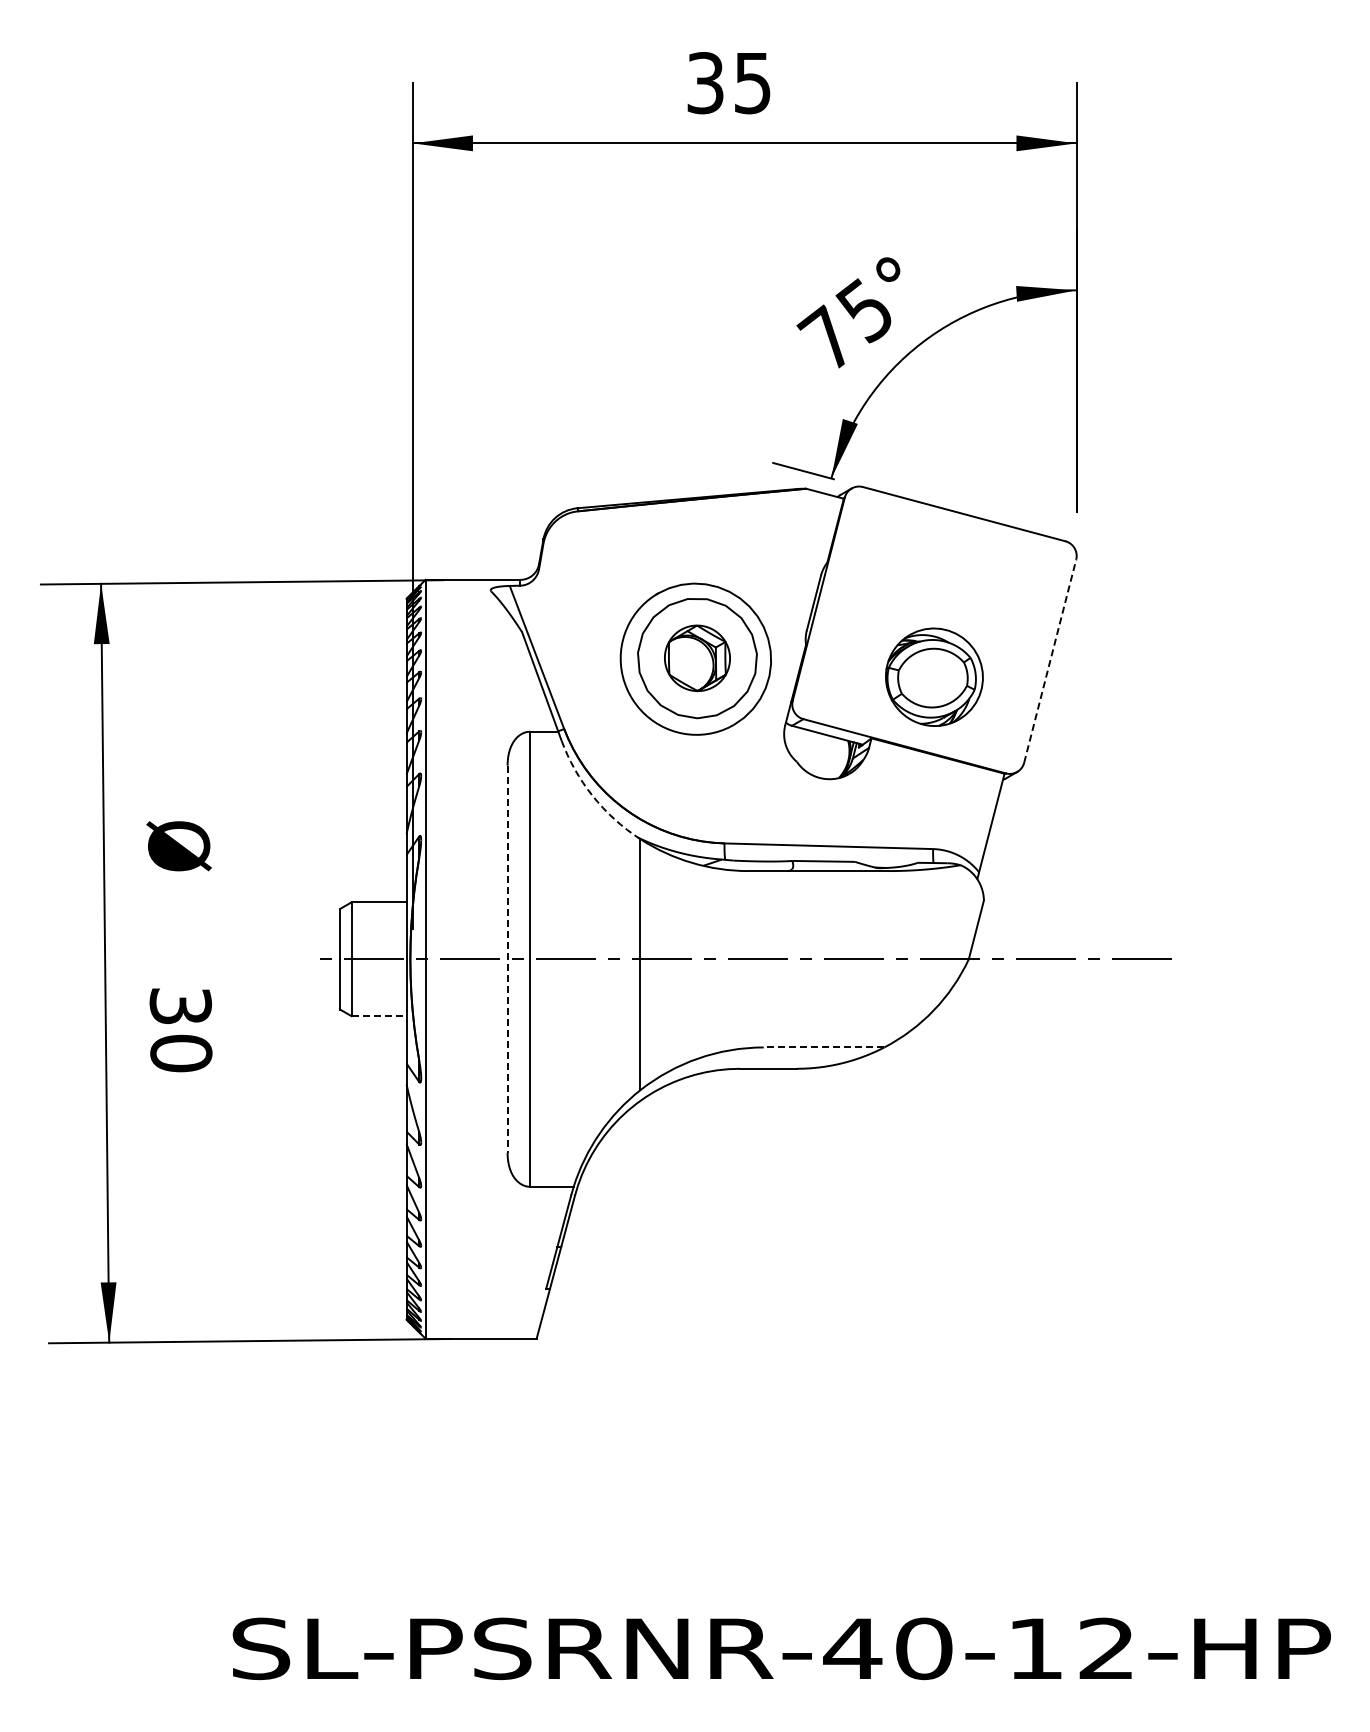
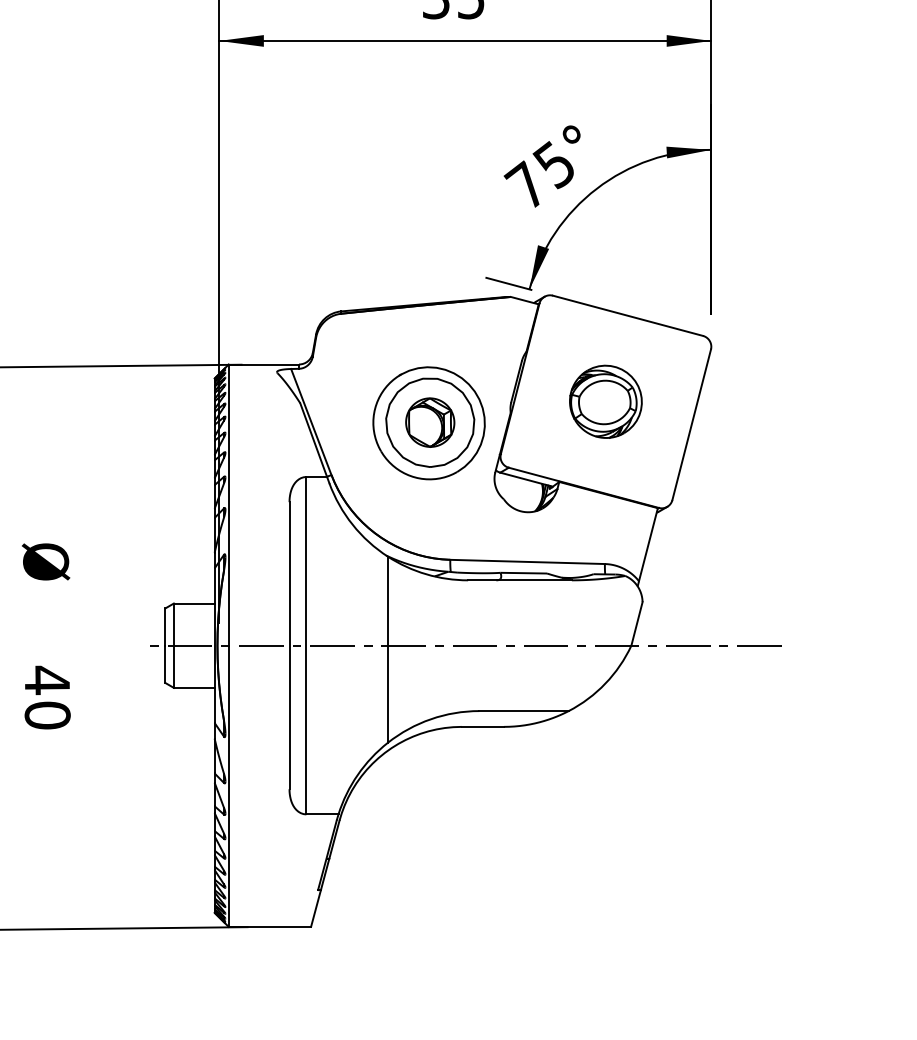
line: (1050, 661) -> (691, 425), dashed -> solid
part: (934, 676) -> (605, 401), moved
arc: (592, 796) -> (352, 525), dashed -> solid
line: (507, 959) -> (289, 645), dashed -> solid
text: (180, 1005) -> (47, 679), 30 -> 40
line: (379, 1016) -> (194, 688), dashed -> solid
line: (823, 1047) -> (523, 711), dashed -> solid

